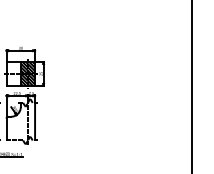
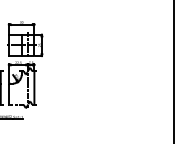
hatch: (27, 73) -> (27, 44), removed

